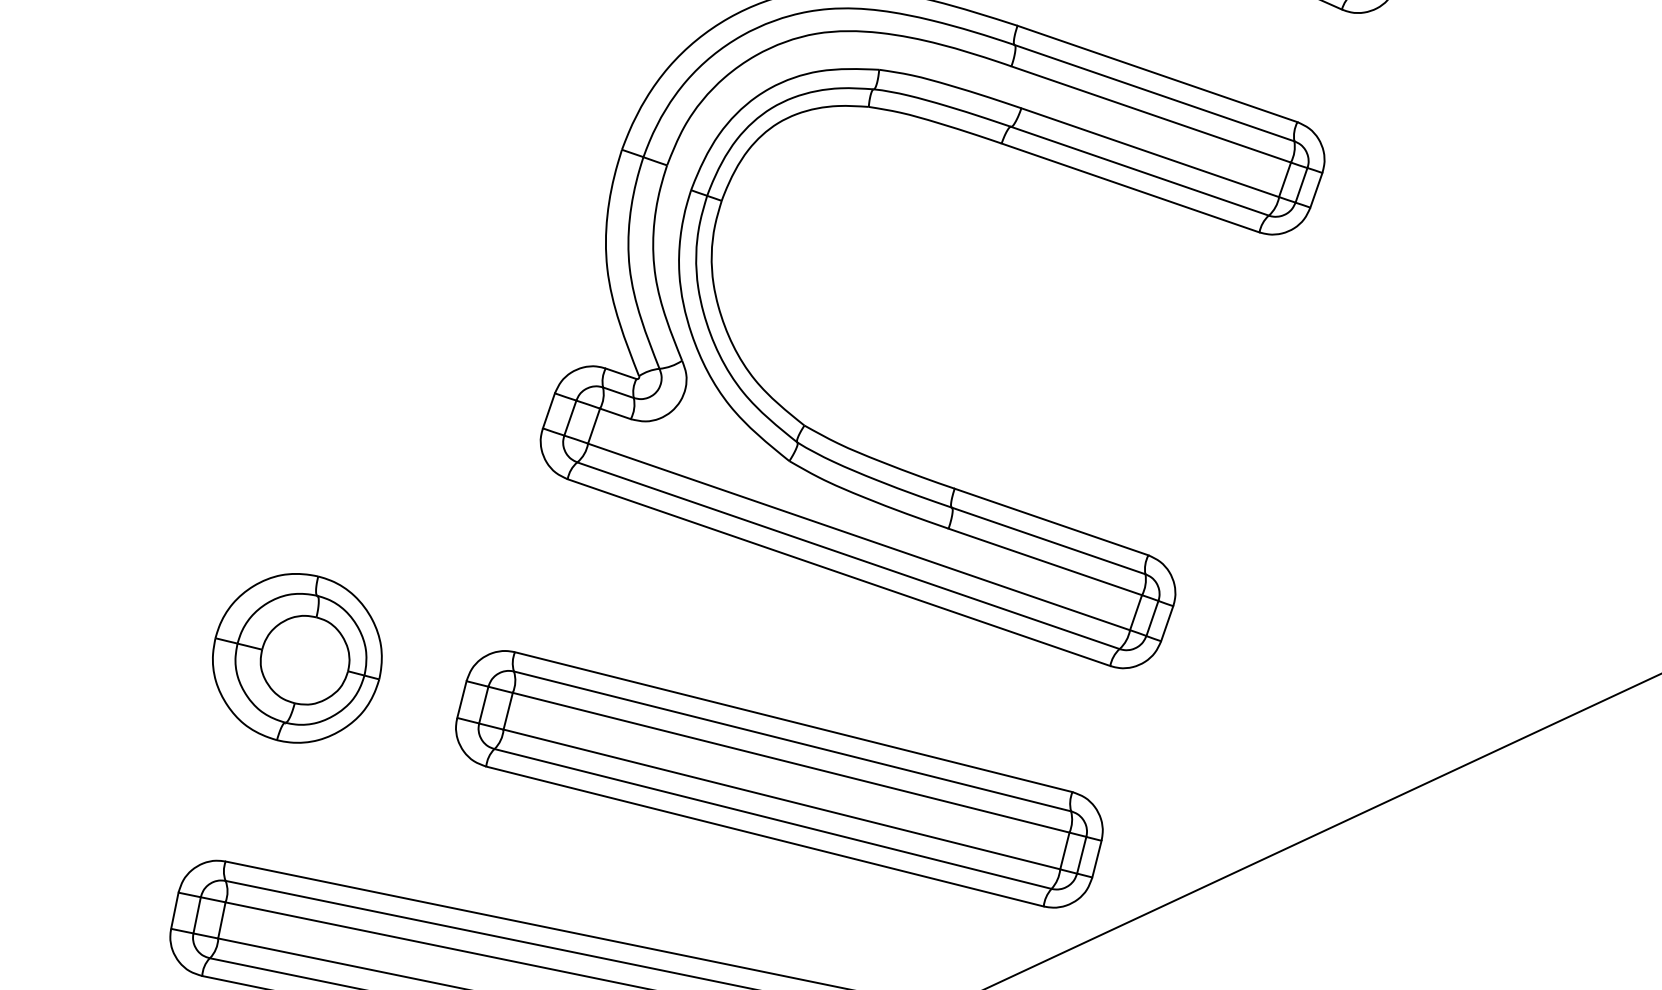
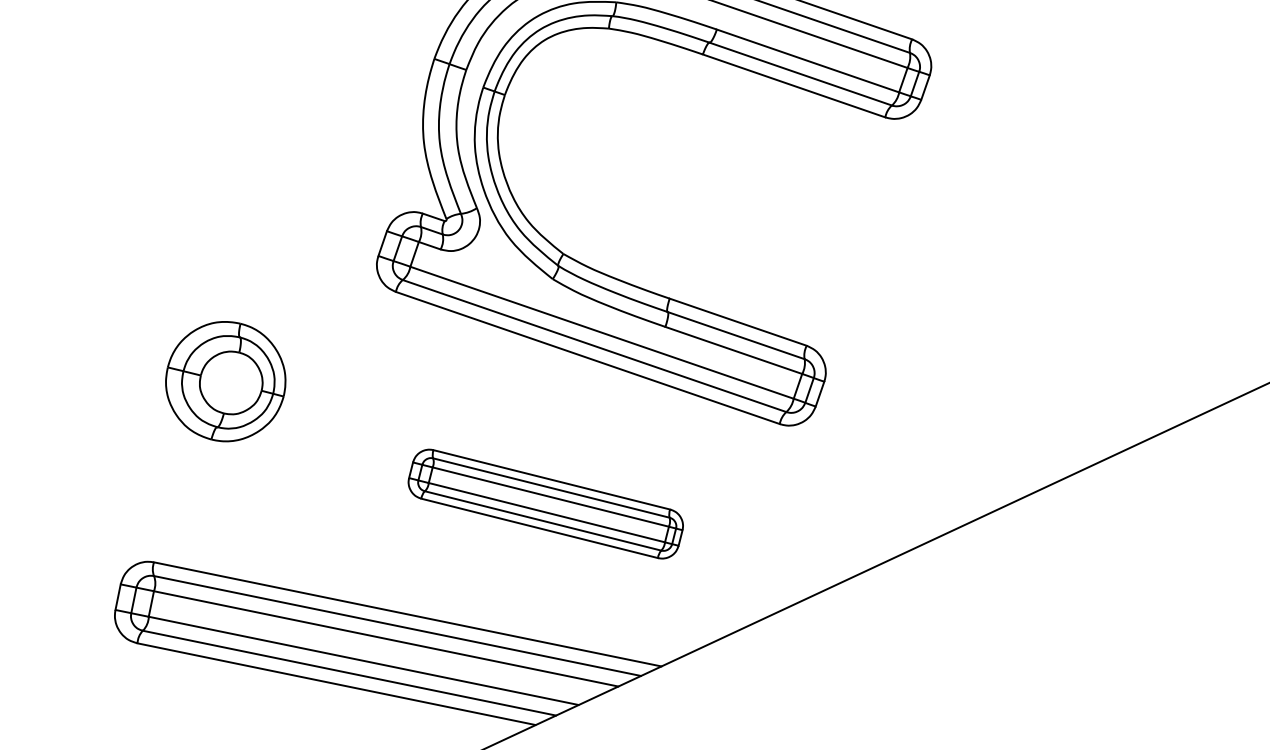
part: (296, 658) -> (225, 381), moved
part: (779, 778) -> (545, 503), size x0.6

